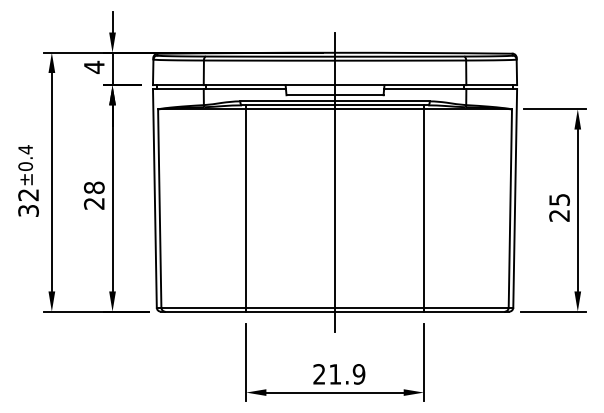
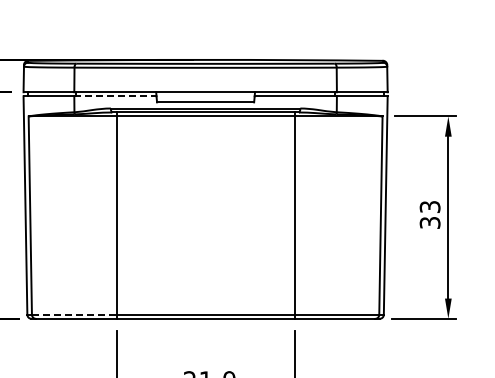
line: (245, 89) -> (116, 96), solid -> dashed
line: (335, 181) -> (206, 188), removed
text: (559, 207) -> (430, 214), 25 -> 33
line: (204, 307) -> (75, 314), solid -> dashed

